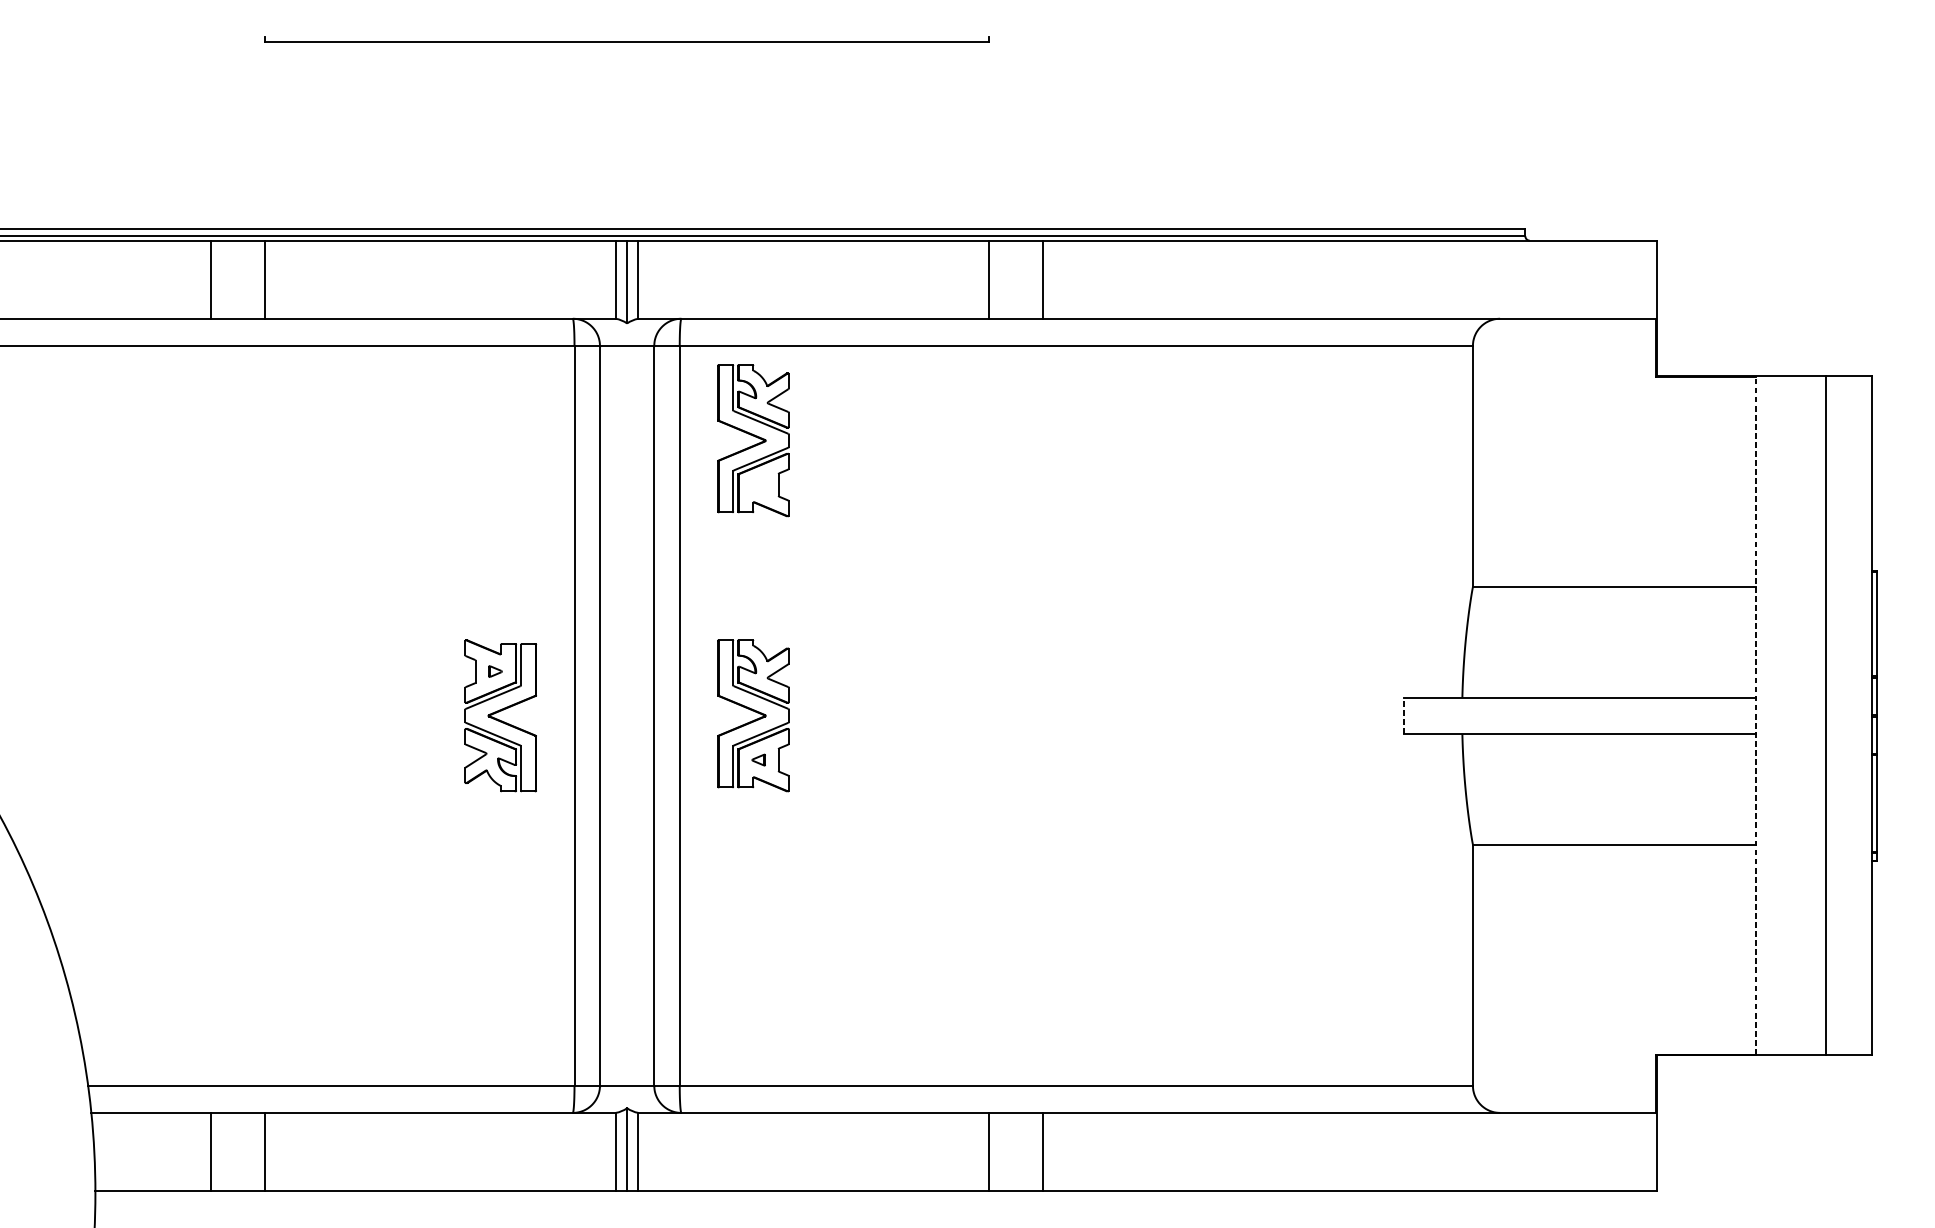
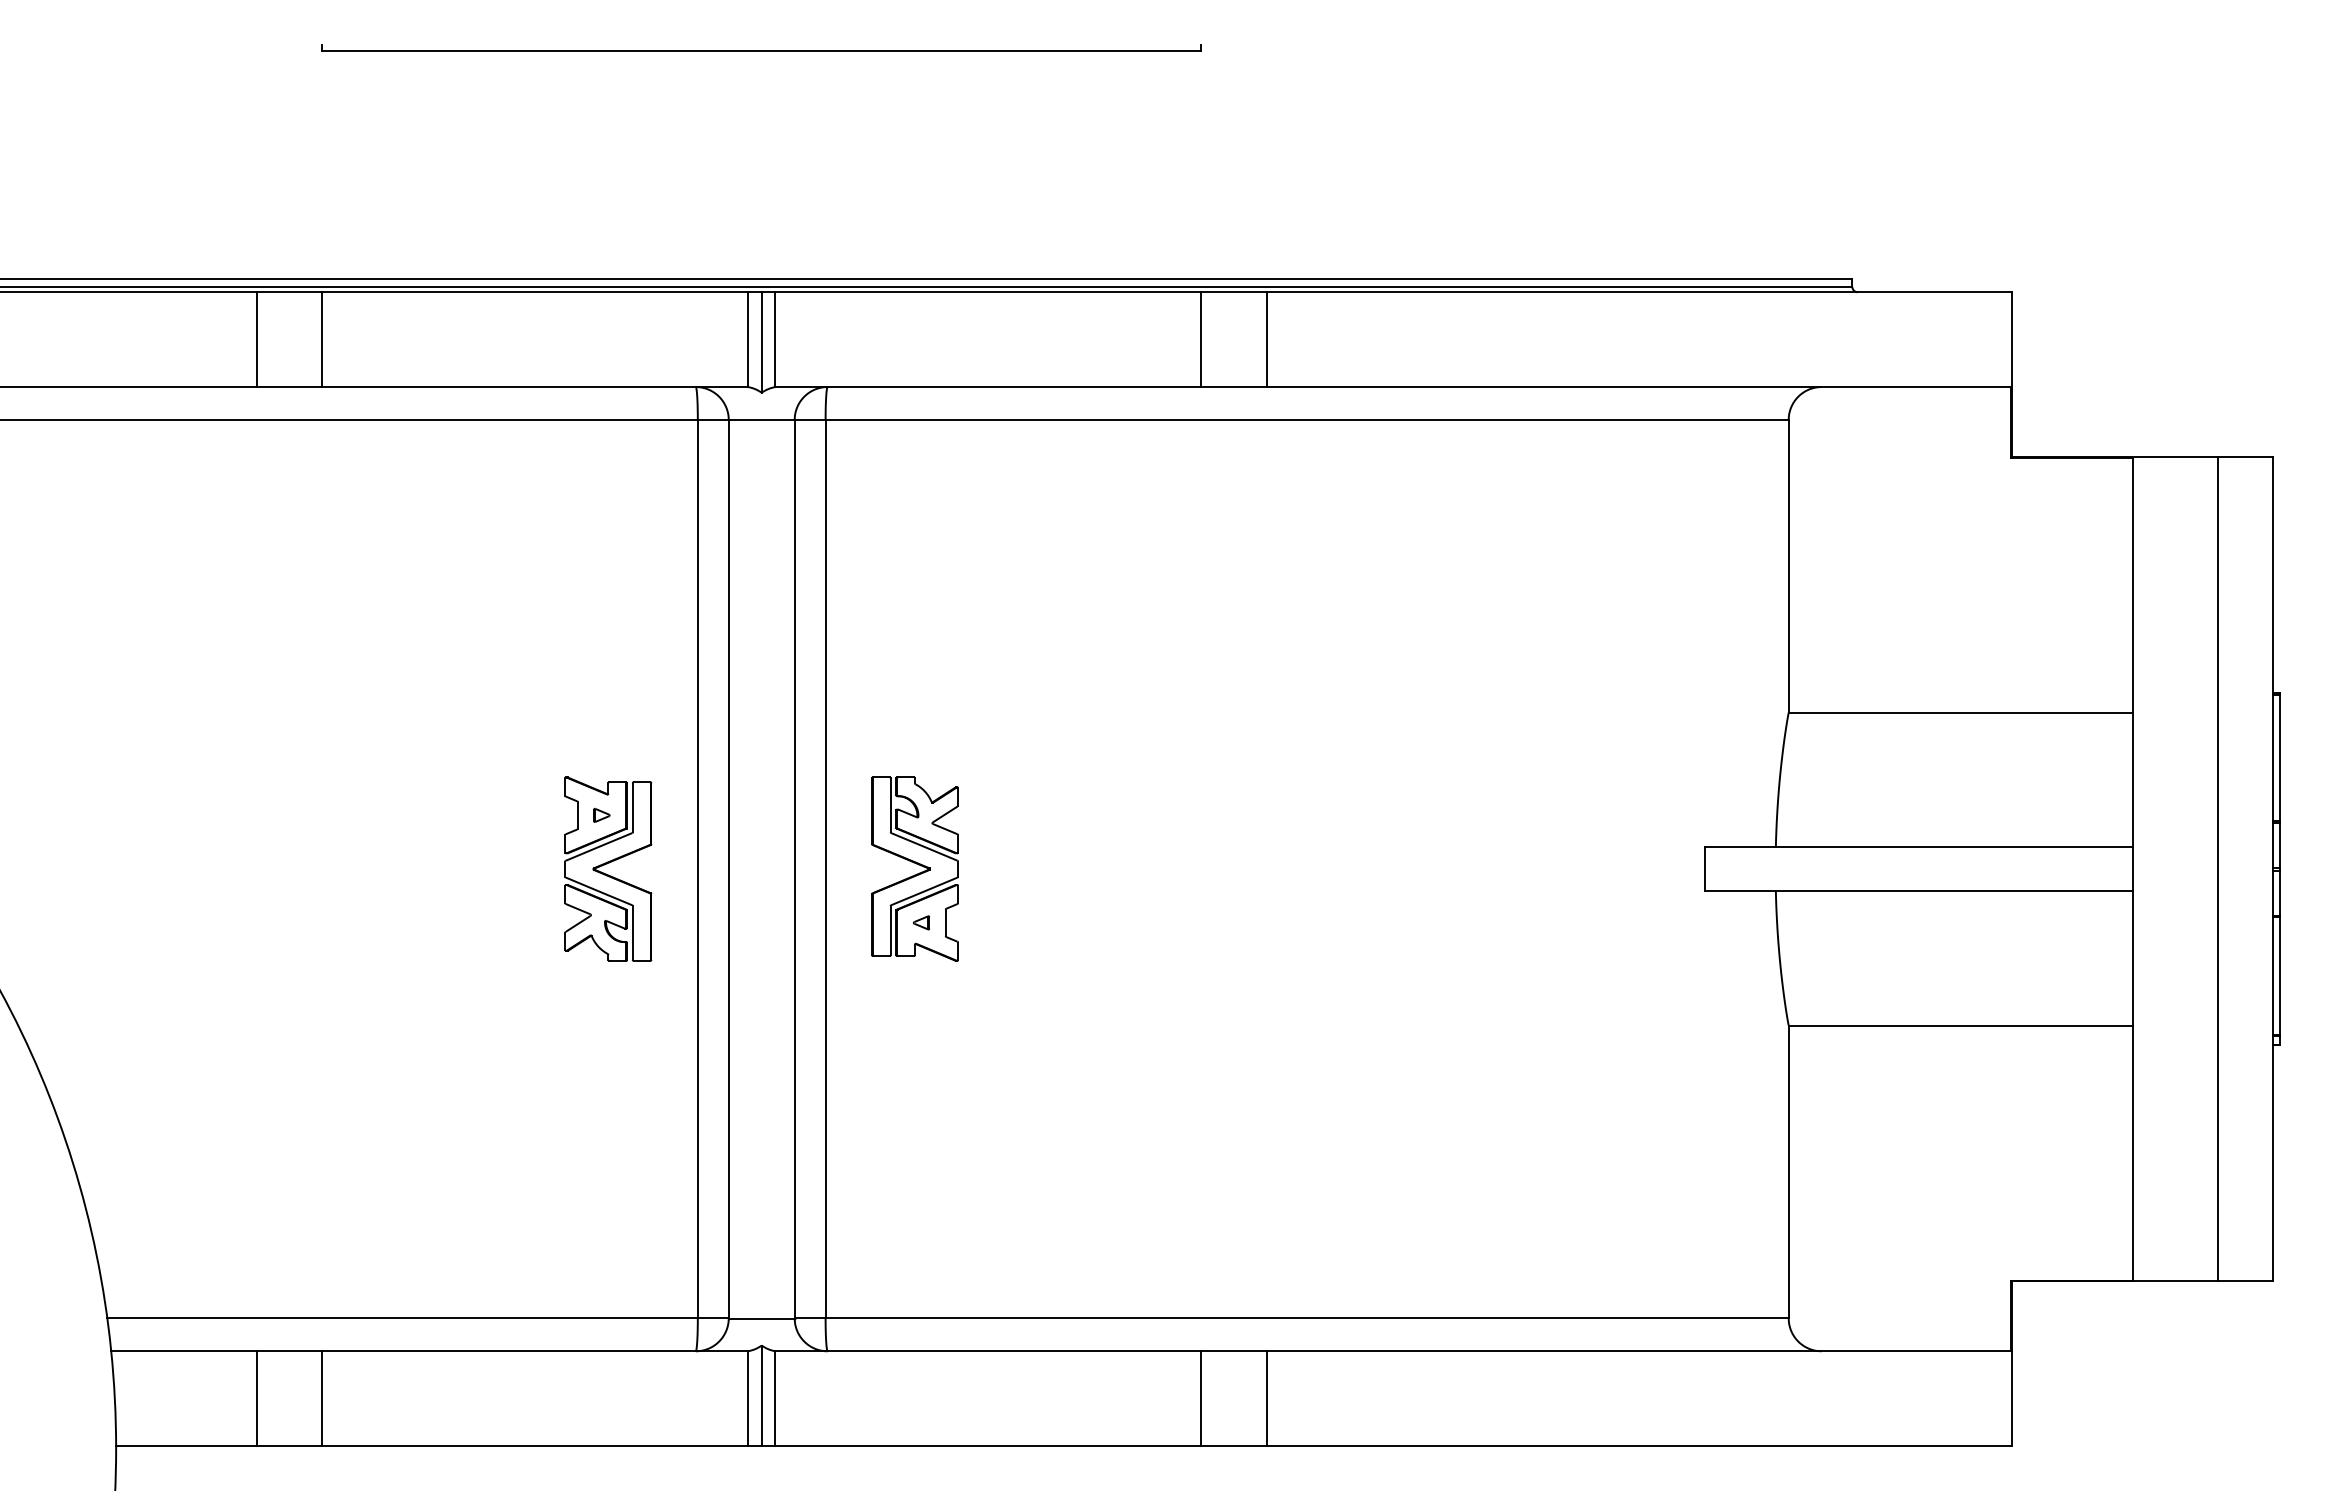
part: (752, 440) -> (914, 534), removed
line: (1756, 715) -> (2132, 868), dashed -> solid
line: (1404, 716) -> (1705, 869), dashed -> solid

